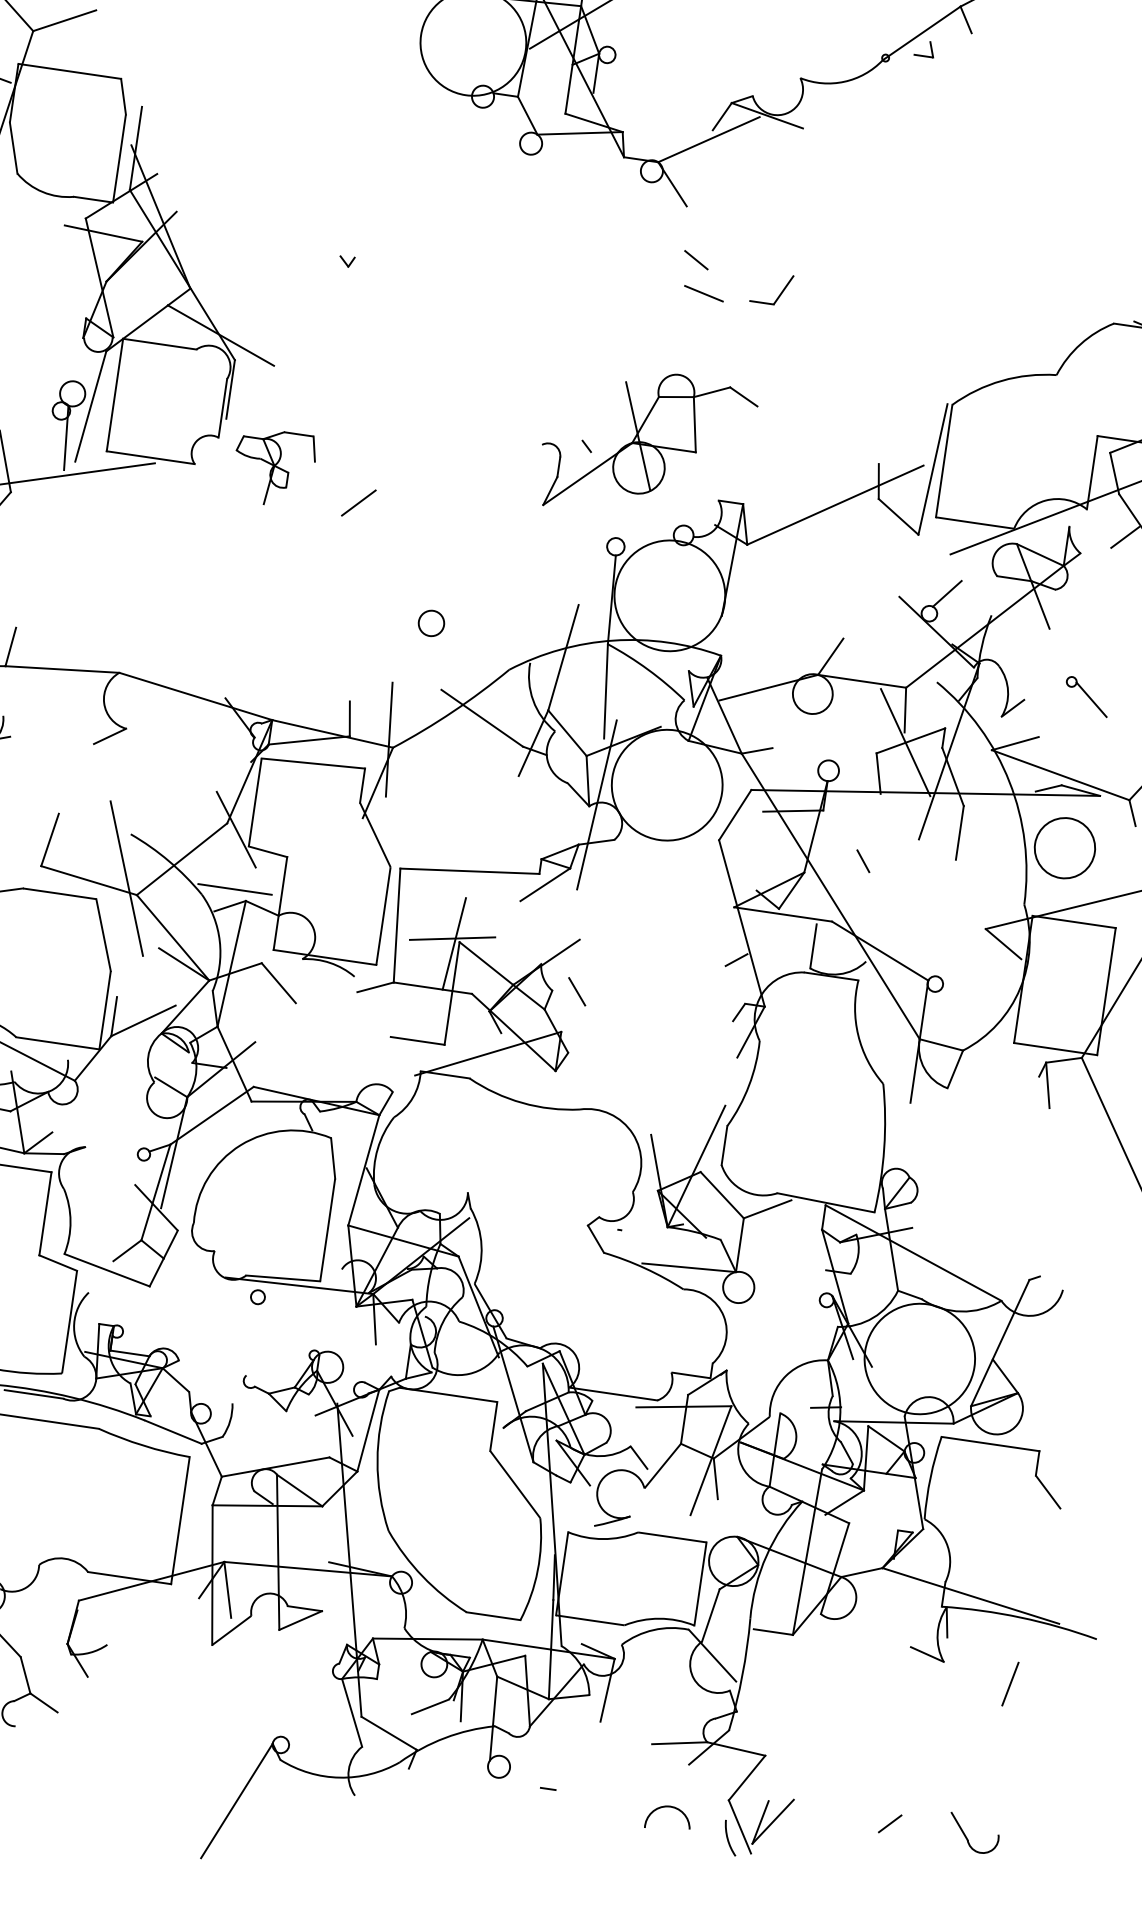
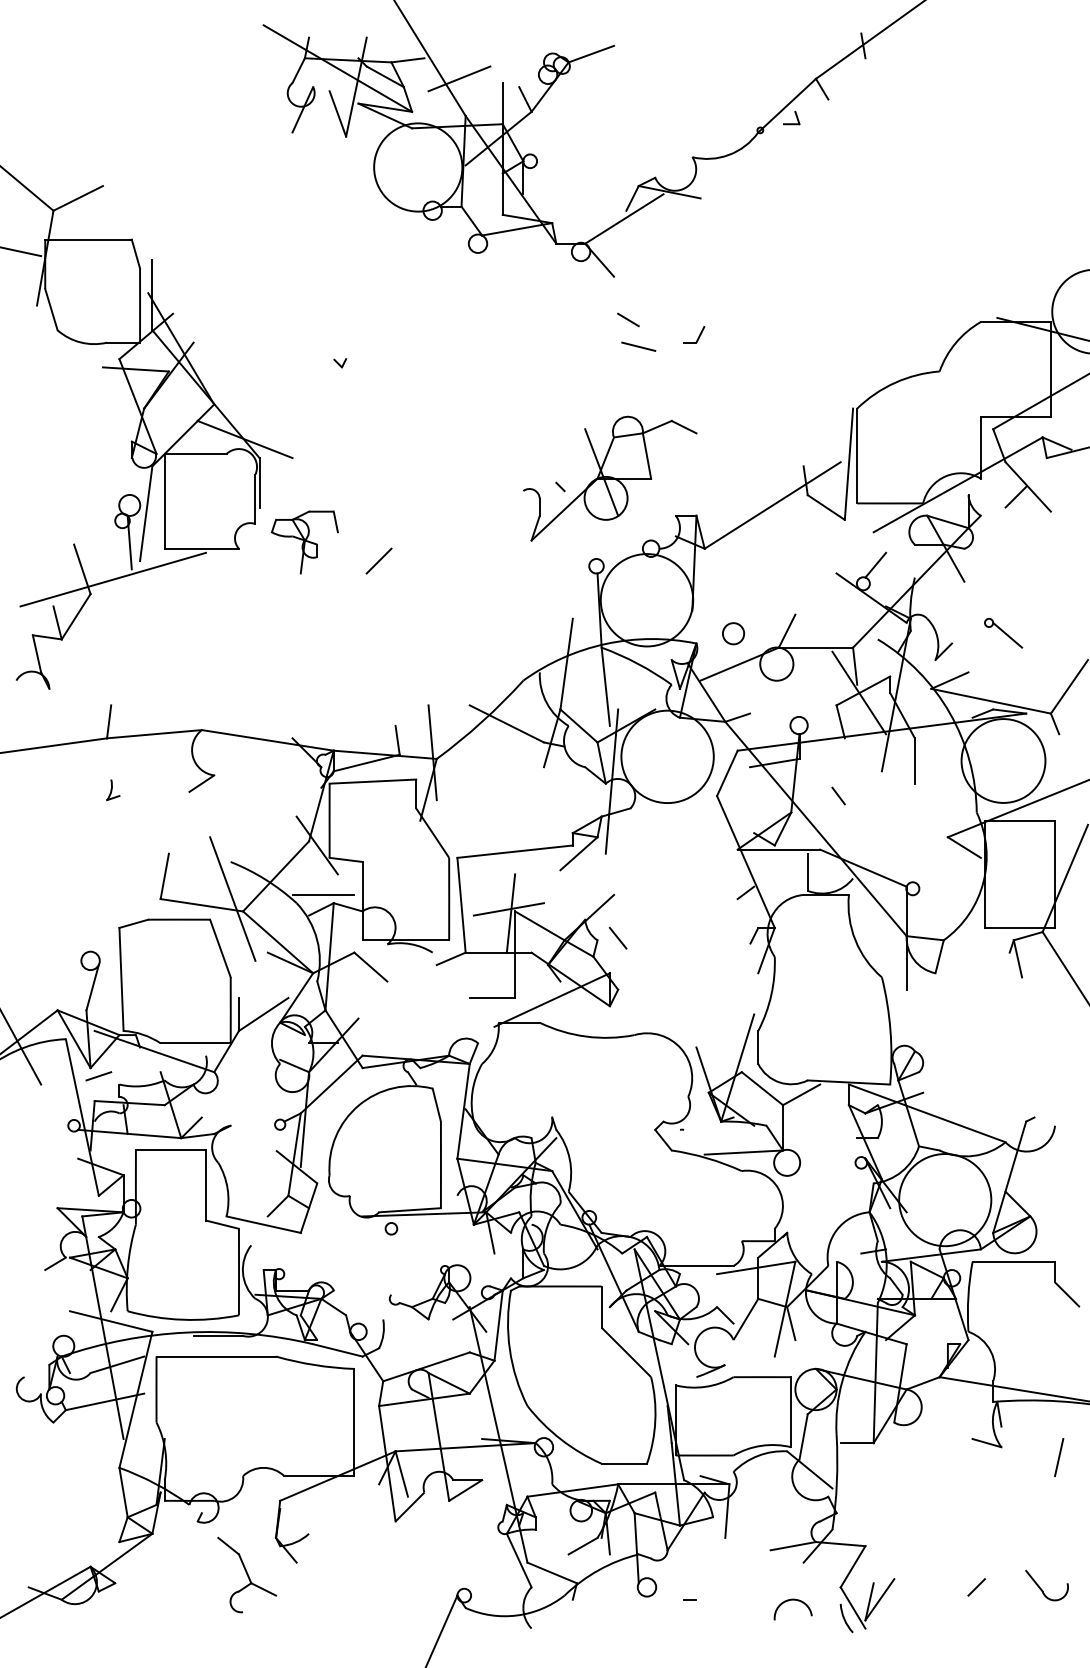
part: (772, 288) -> (694, 334), size x0.62
circle: (431, 623) -> (733, 633), moved
circle: (1065, 847) -> (1003, 760), size x1.67

